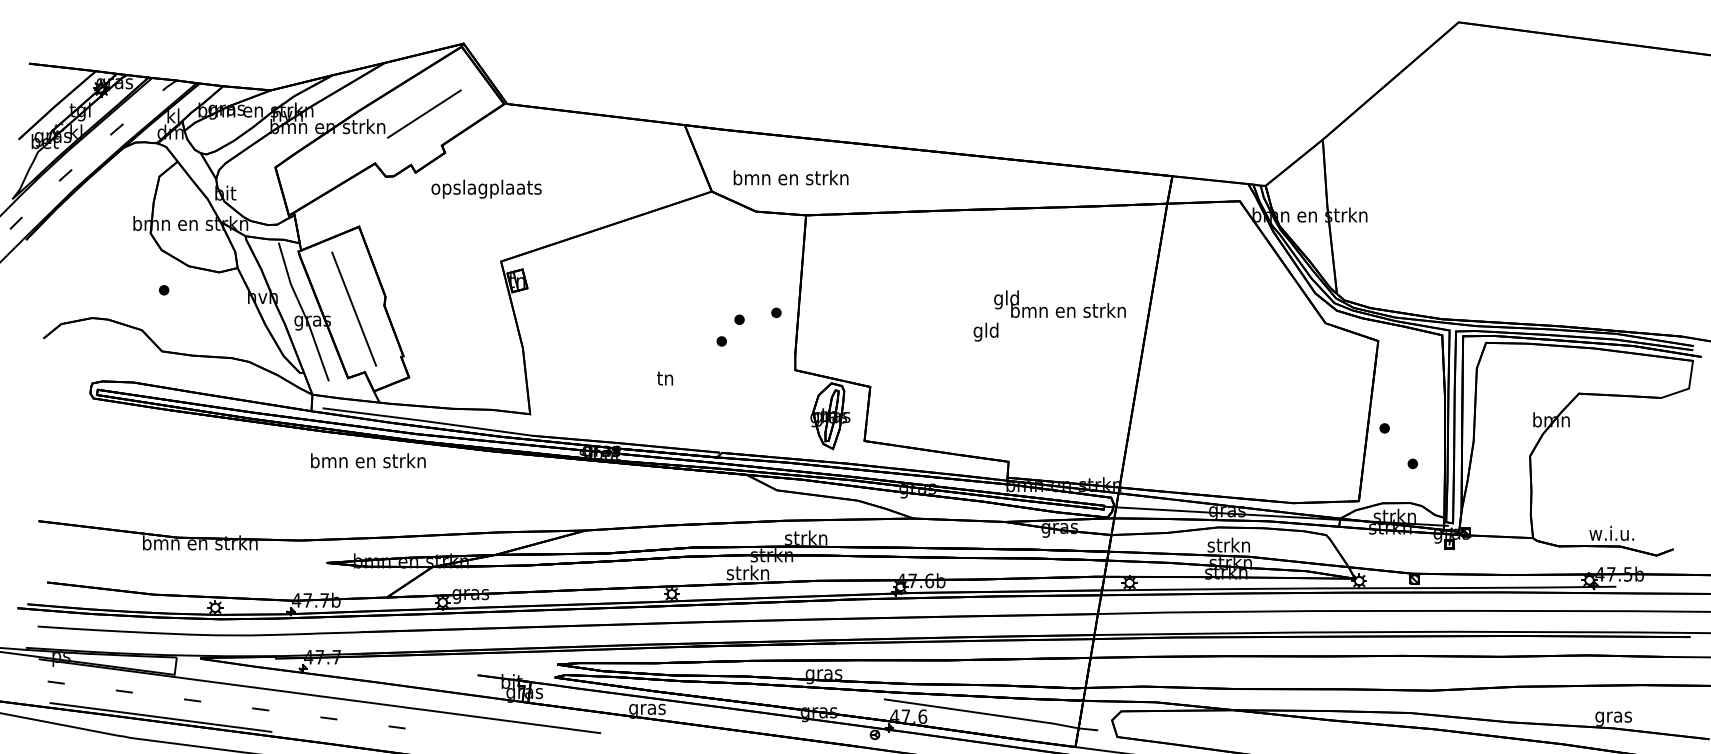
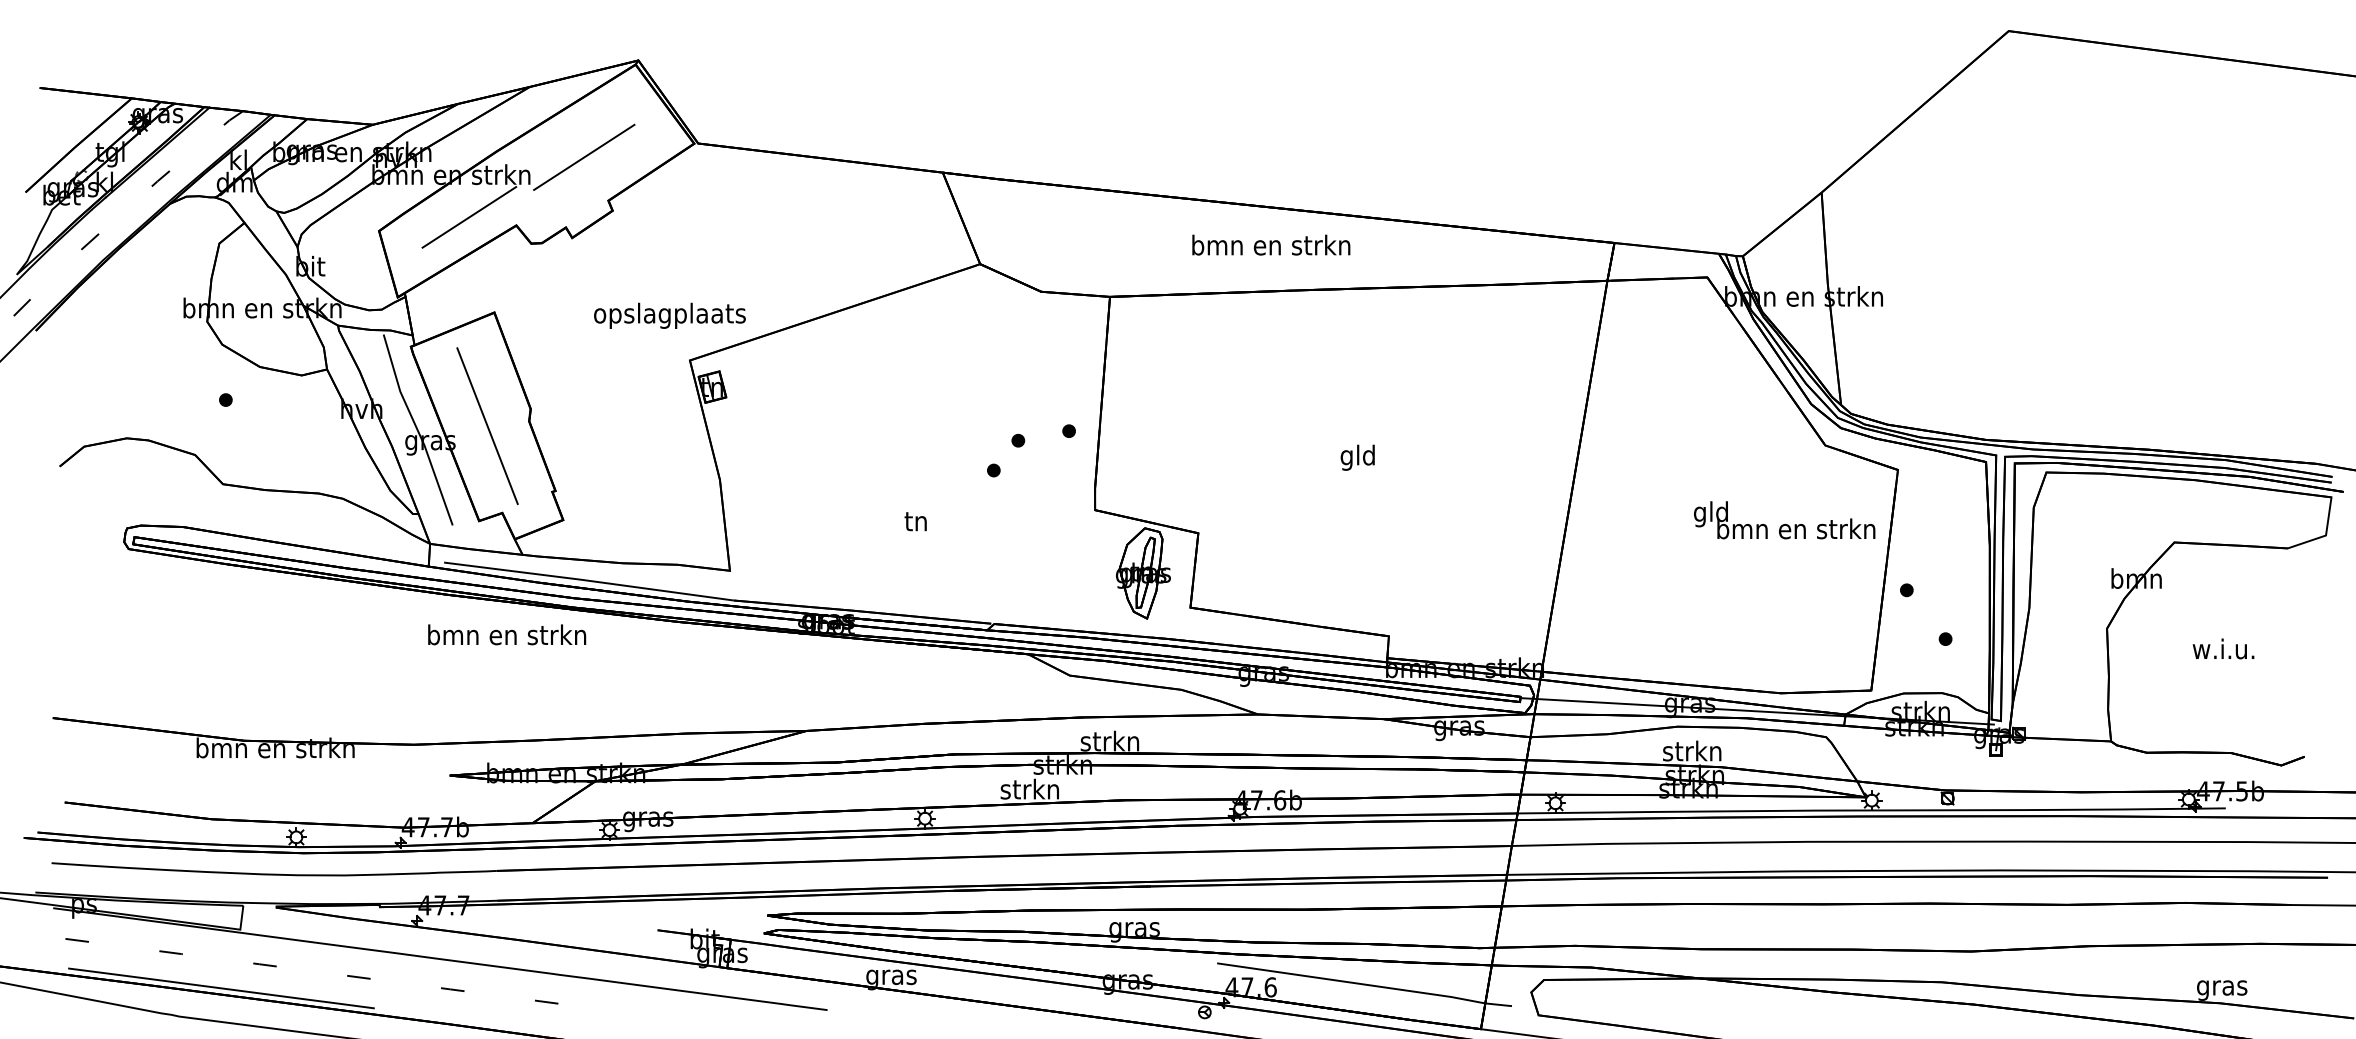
line: (341, 157) -> (469, 217), added
text: (791, 177) -> (1271, 244), moved
text: (486, 188) -> (669, 315), moved
text: (1059, 304) -> (1784, 520), moved
text: (1611, 533) -> (2223, 648), moved

